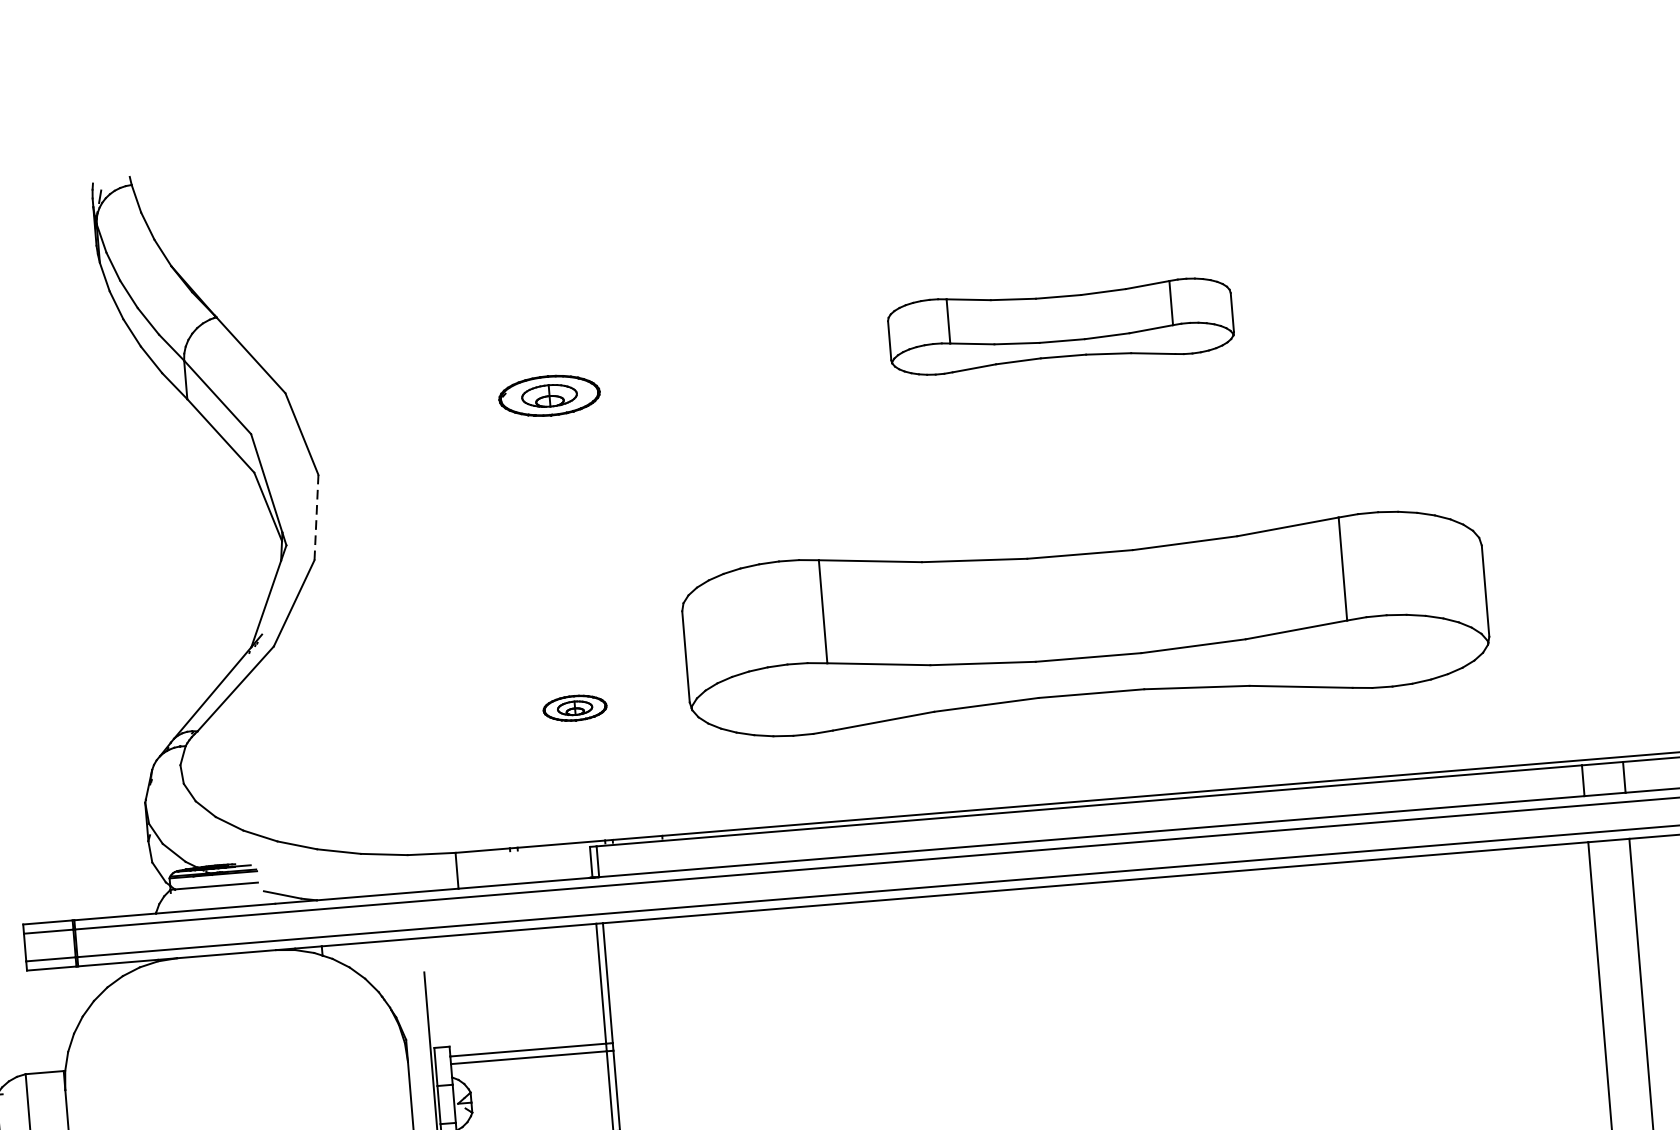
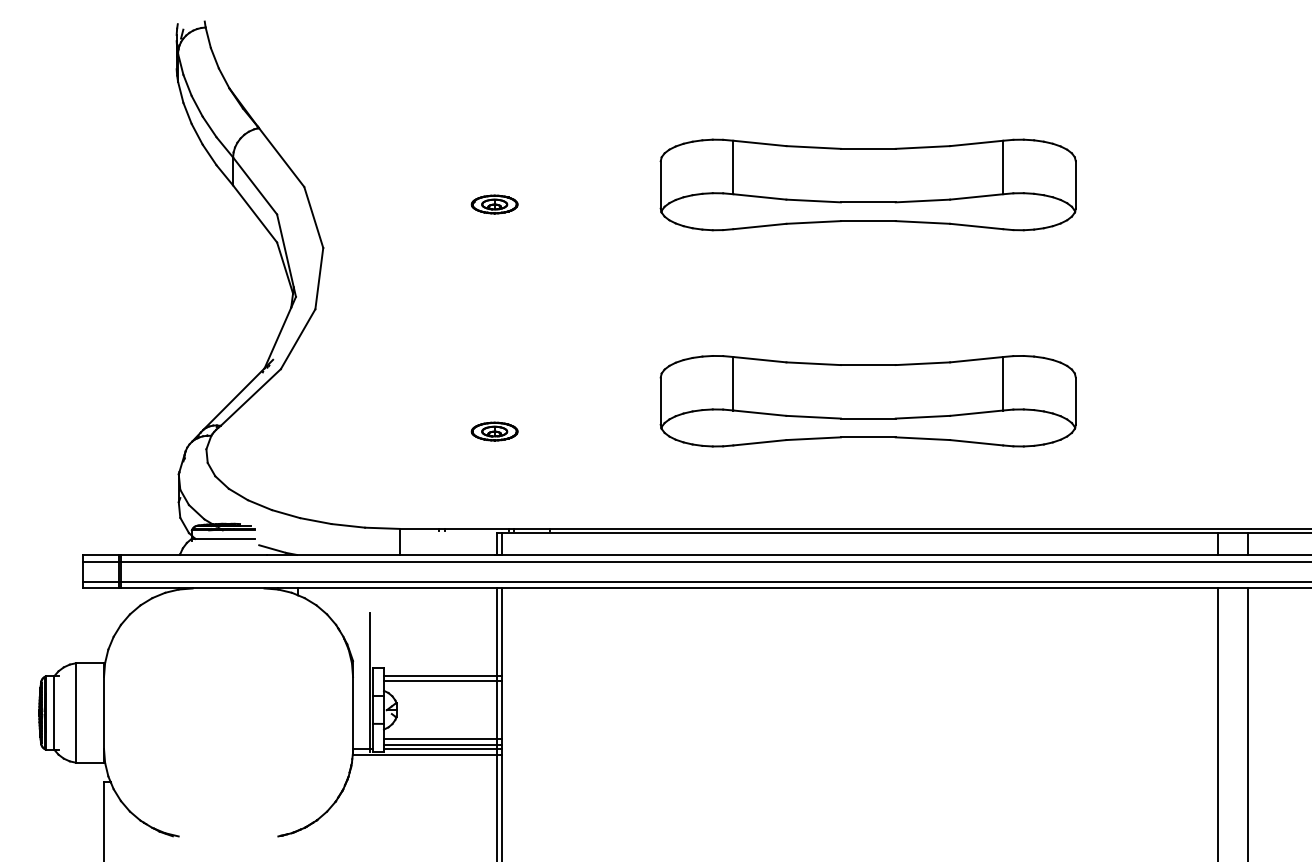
part: (1060, 326) -> (867, 184), size x1.67
part: (549, 395) -> (494, 204), size x0.62
line: (316, 517) -> (319, 278), dashed -> solid
part: (1084, 624) -> (867, 401), size x0.71

